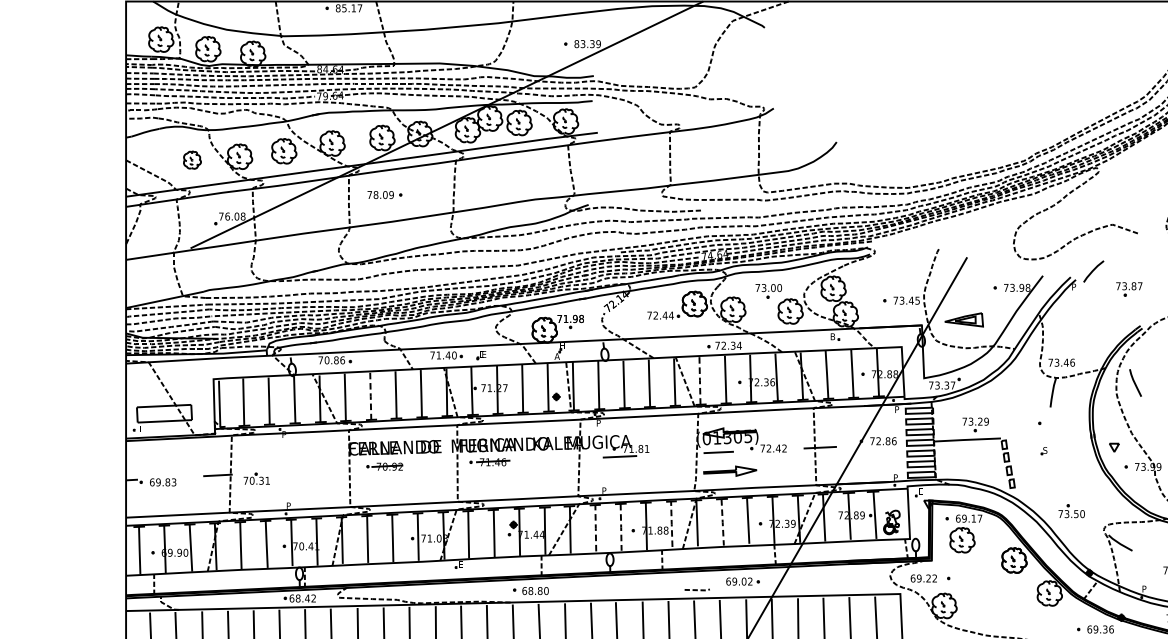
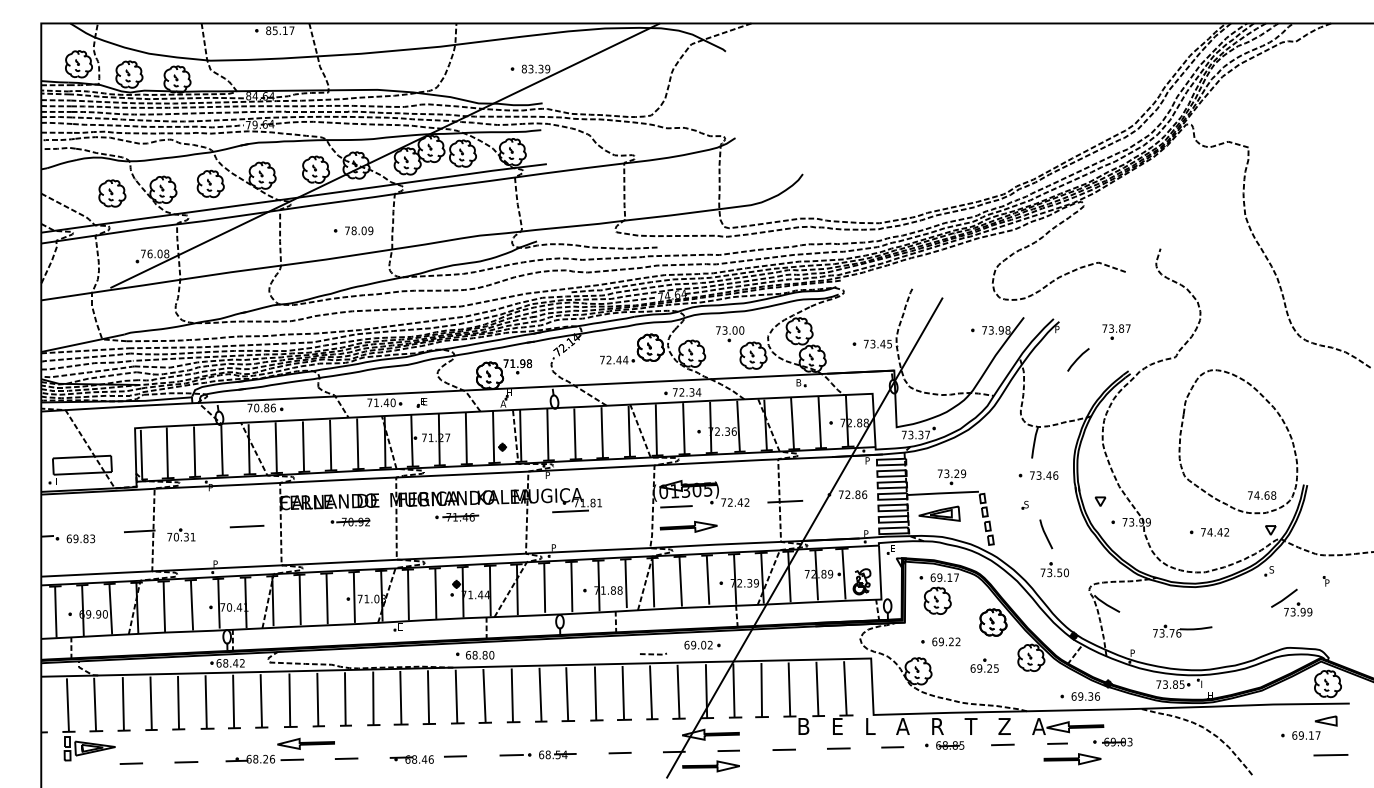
part: (192, 160) -> (112, 193), size x1.43
text: (381, 194) -> (359, 230), moved
line: (1093, 271) -> (1078, 359), moved
part: (964, 319) -> (939, 513), moved
text: (1062, 362) -> (1044, 475), moved
line: (700, 380) -> (656, 429), dashed -> solid
line: (1135, 383) -> (1046, 534), moved
line: (370, 396) -> (303, 446), dashed -> solid
part: (490, 462) -> (457, 517), moved
part: (384, 466) -> (350, 521), moved
line: (317, 470) -> (246, 526), added
line: (722, 522) -> (680, 581), dashed -> solid
line: (672, 524) -> (626, 583), dashed -> solid
line: (620, 527) -> (571, 587), dashed -> solid
line: (595, 528) -> (544, 588), dashed -> solid
text: (924, 578) -> (946, 641), moved
part: (1006, 600) -> (984, 665), added

